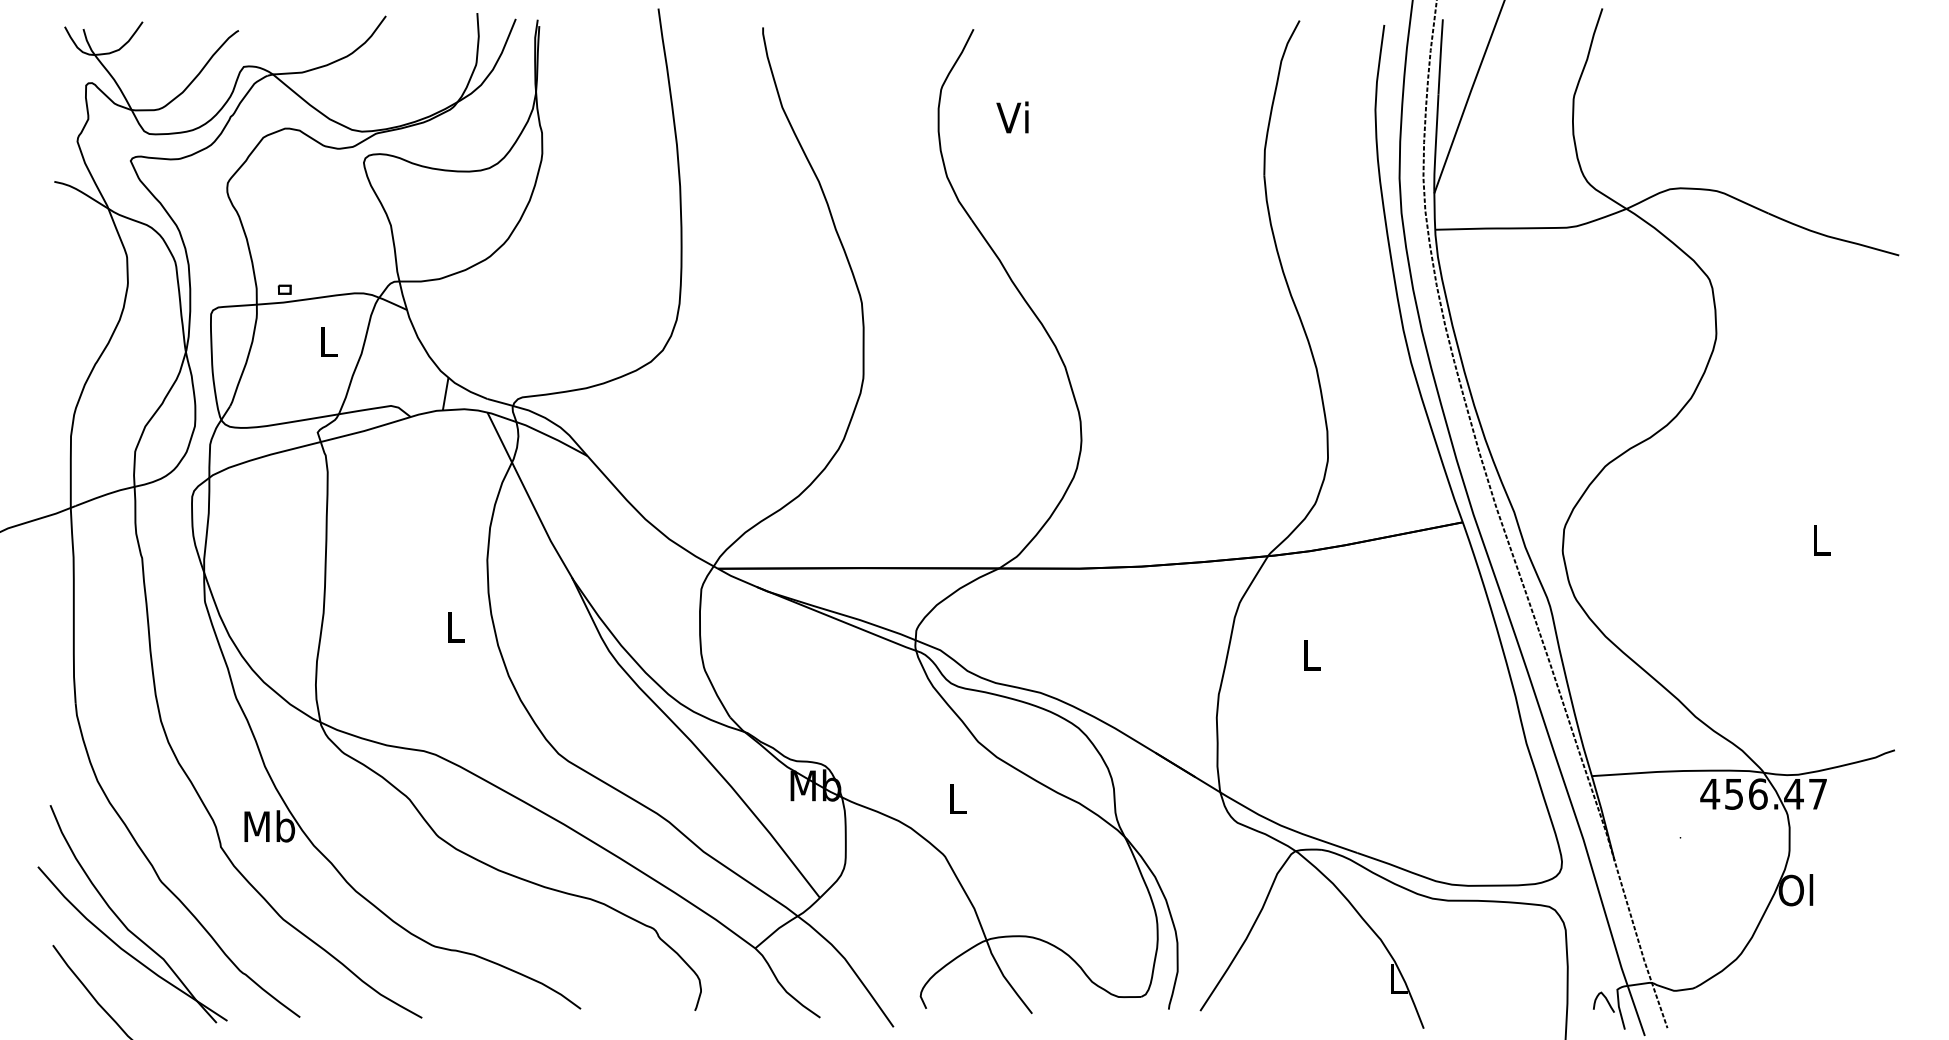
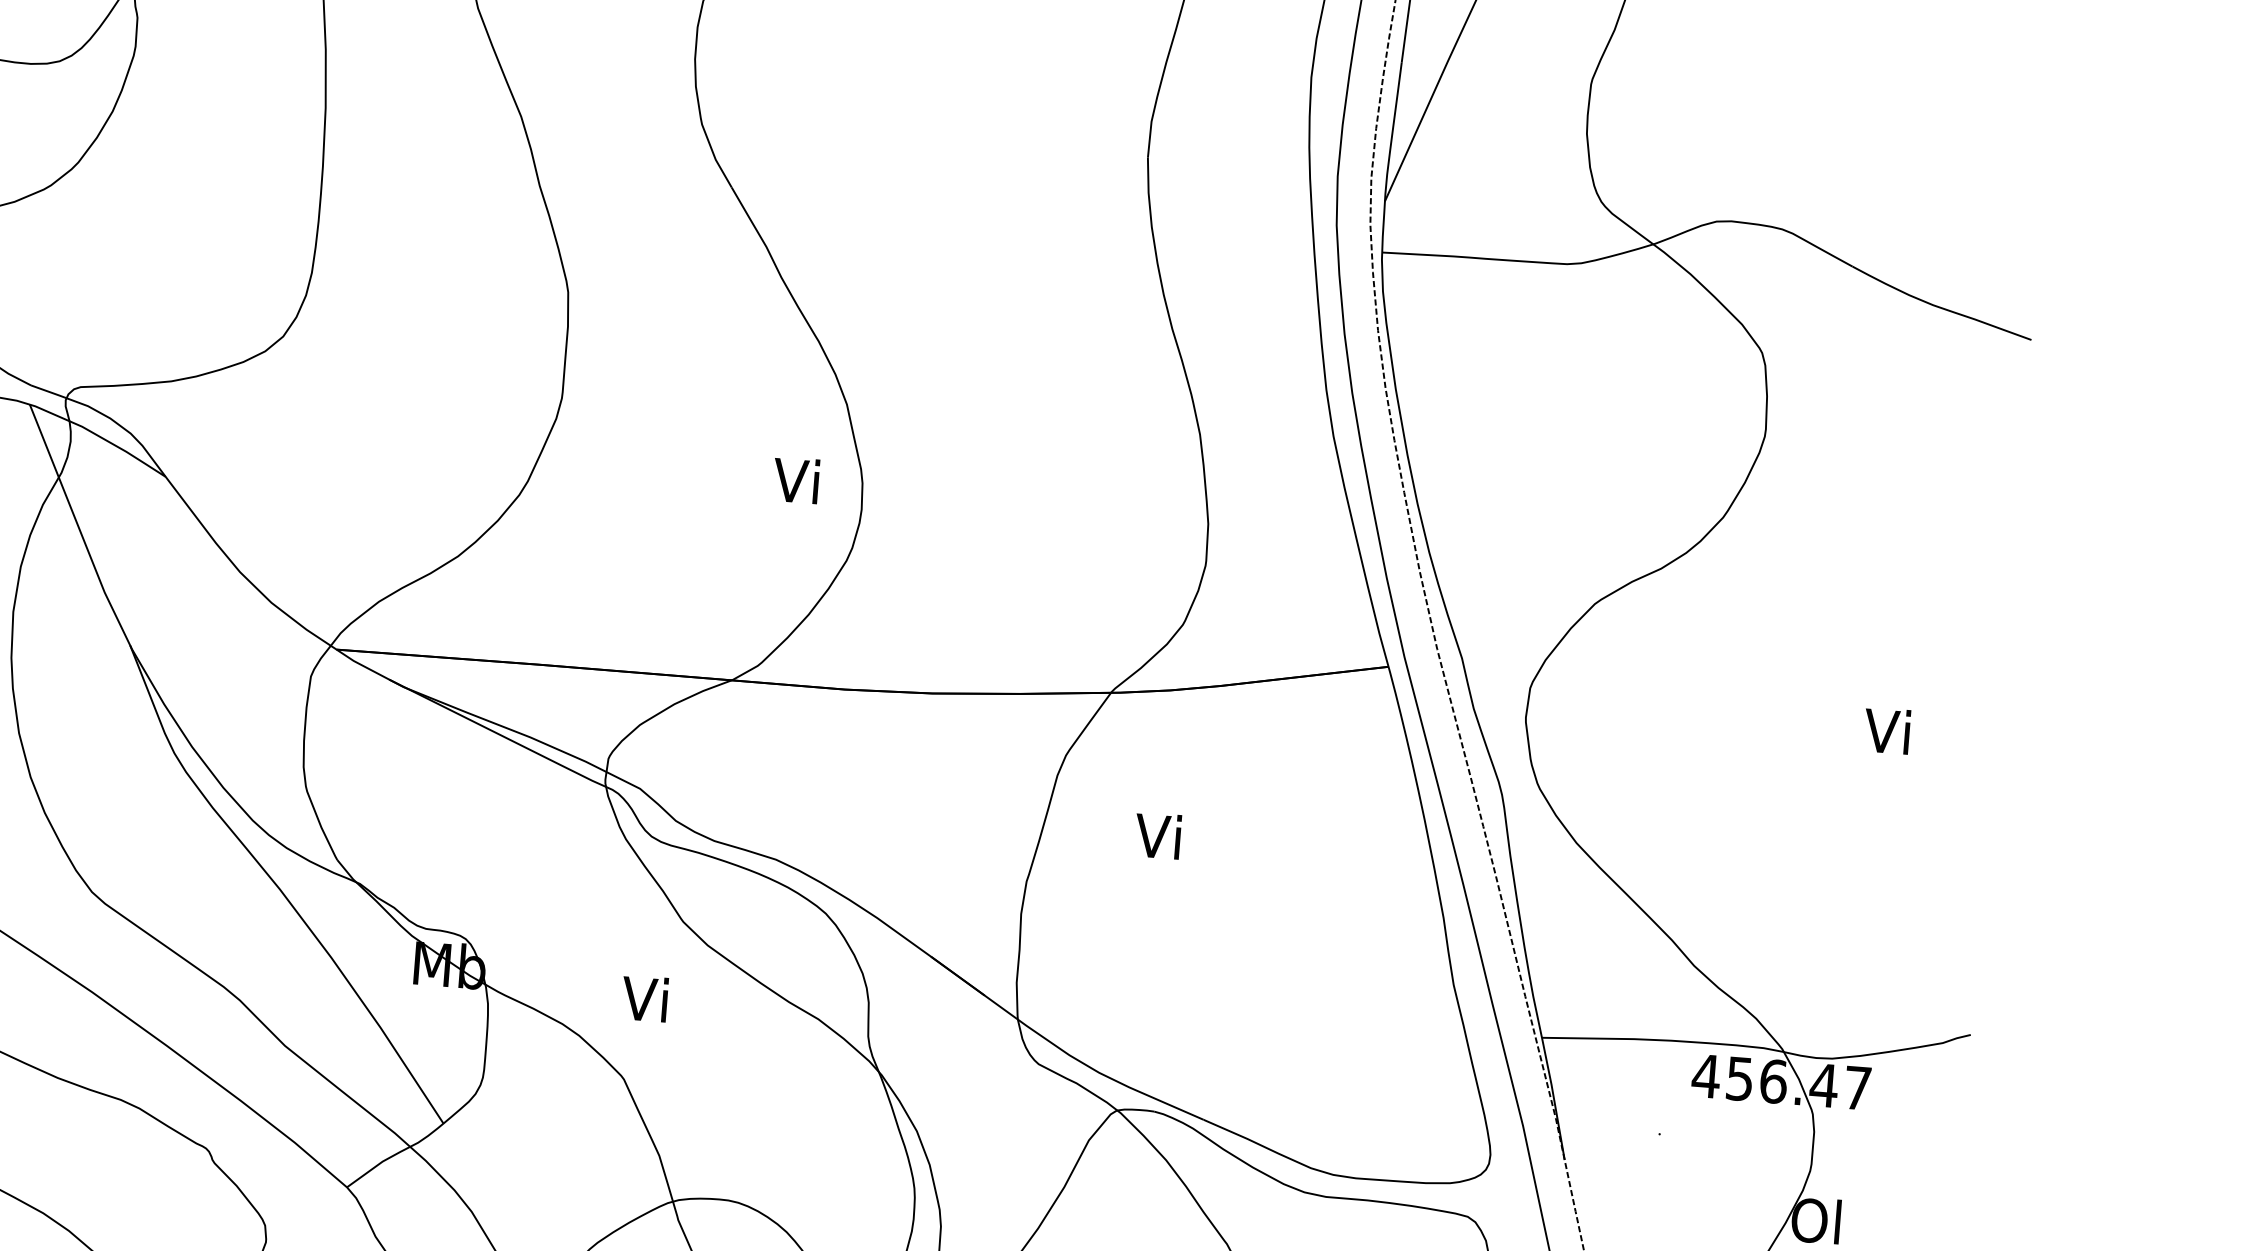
text: (1012, 117) -> (796, 480), moved
text: (1818, 539) -> (1886, 730), L -> Vi
text: (1309, 654) -> (1158, 835), L -> Vi
text: (955, 798) -> (644, 998), L -> Vi

